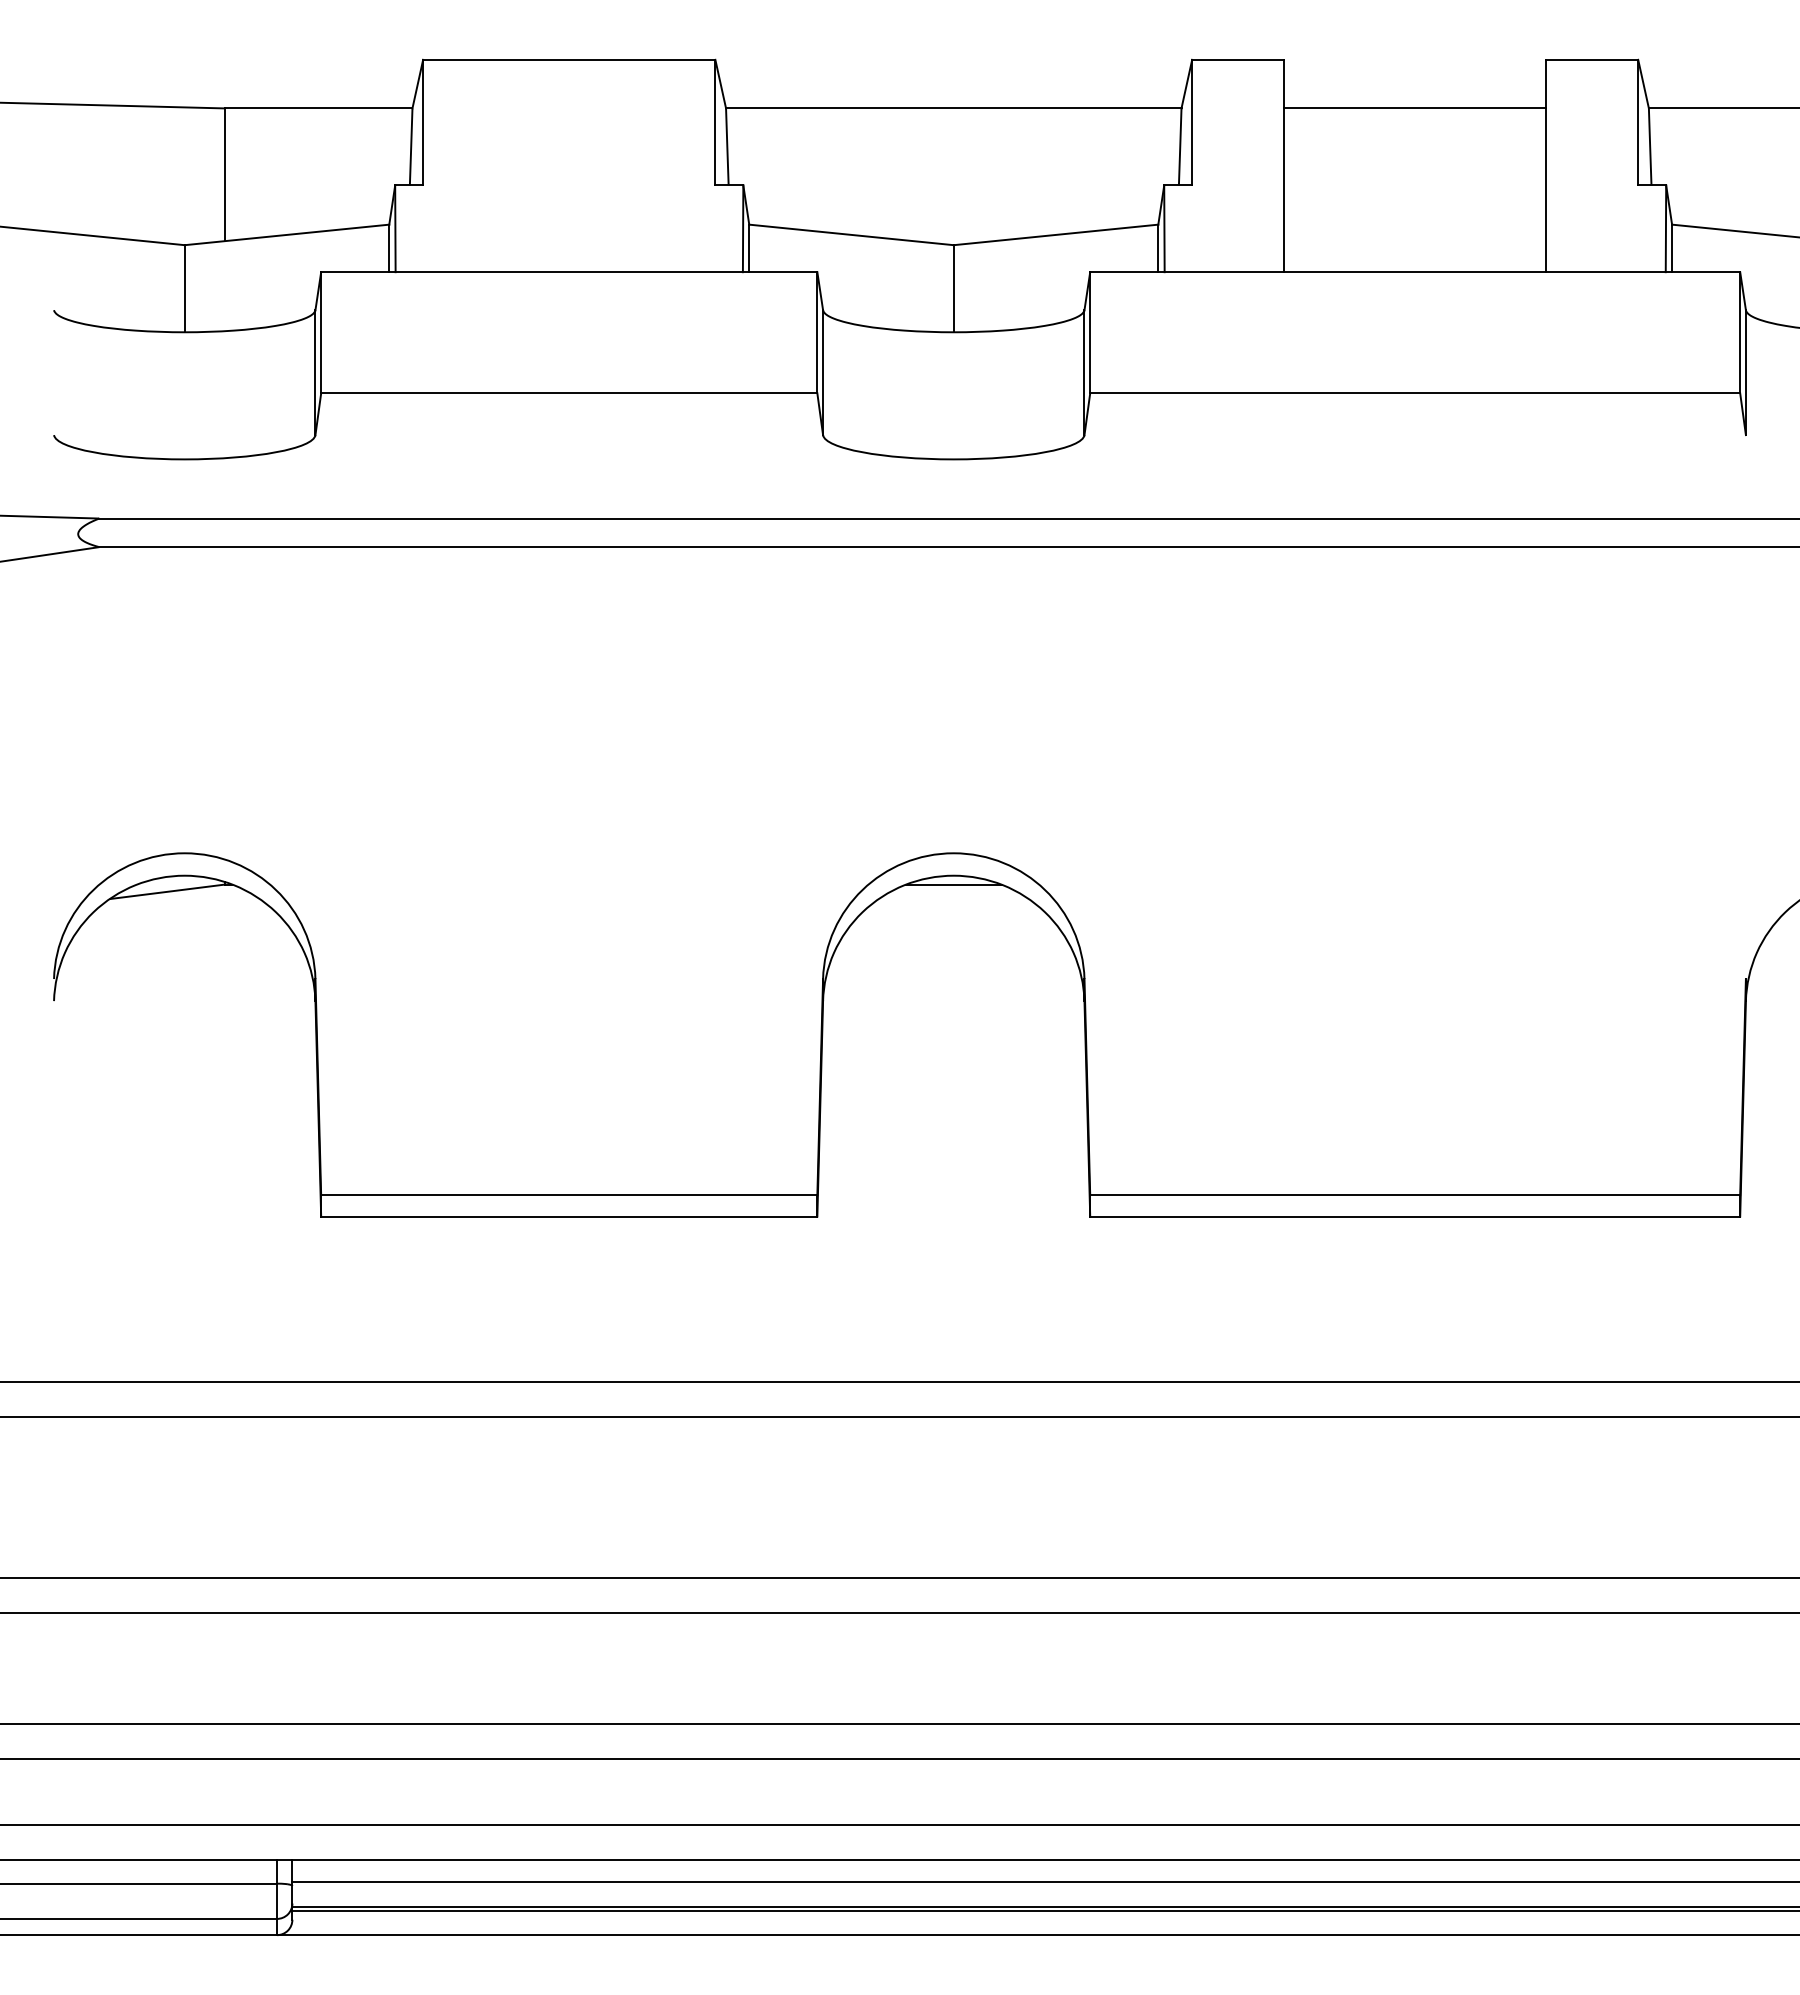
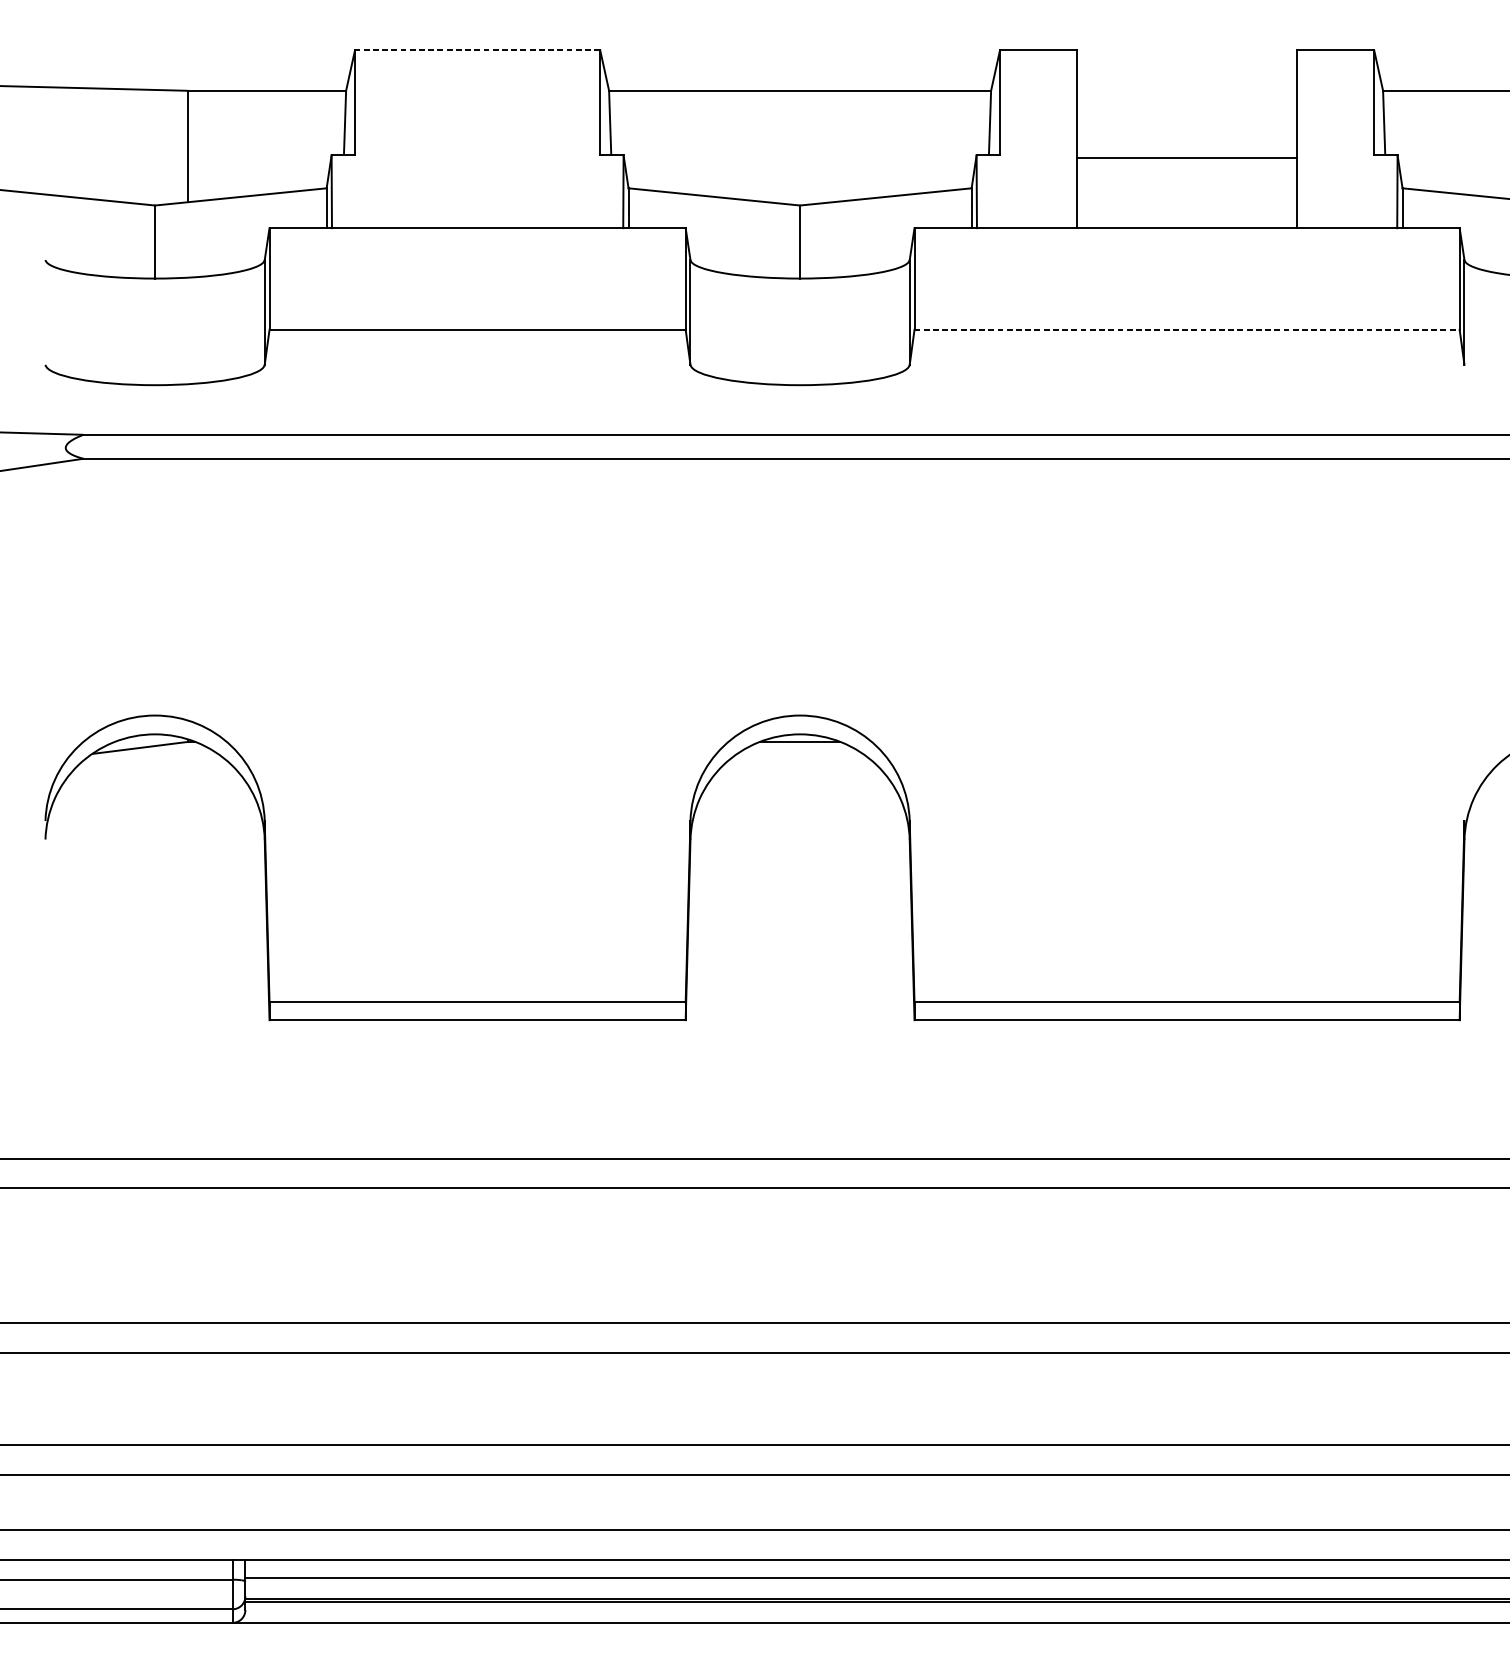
line: (568, 59) -> (476, 49), solid -> dashed
line: (1414, 108) -> (1186, 157), moved
line: (1415, 393) -> (1187, 329), solid -> dashed

